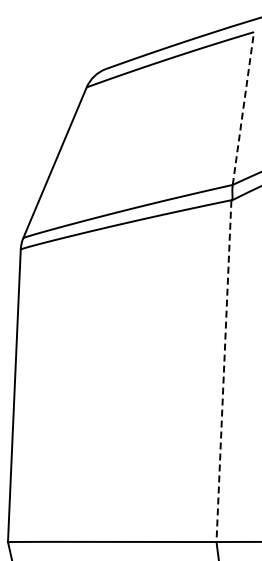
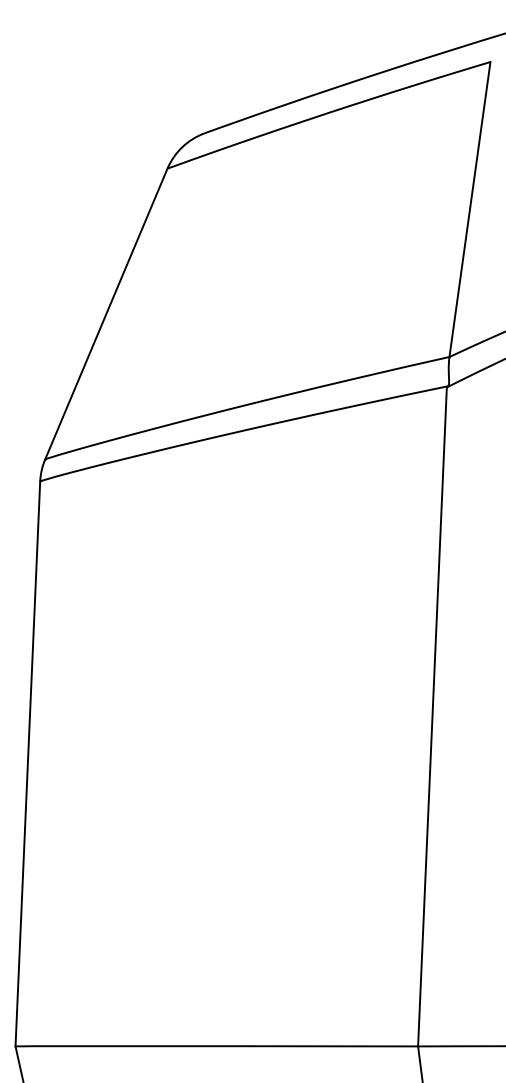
line: (243, 108) -> (470, 209), dashed -> solid
line: (223, 371) -> (431, 717), dashed -> solid

